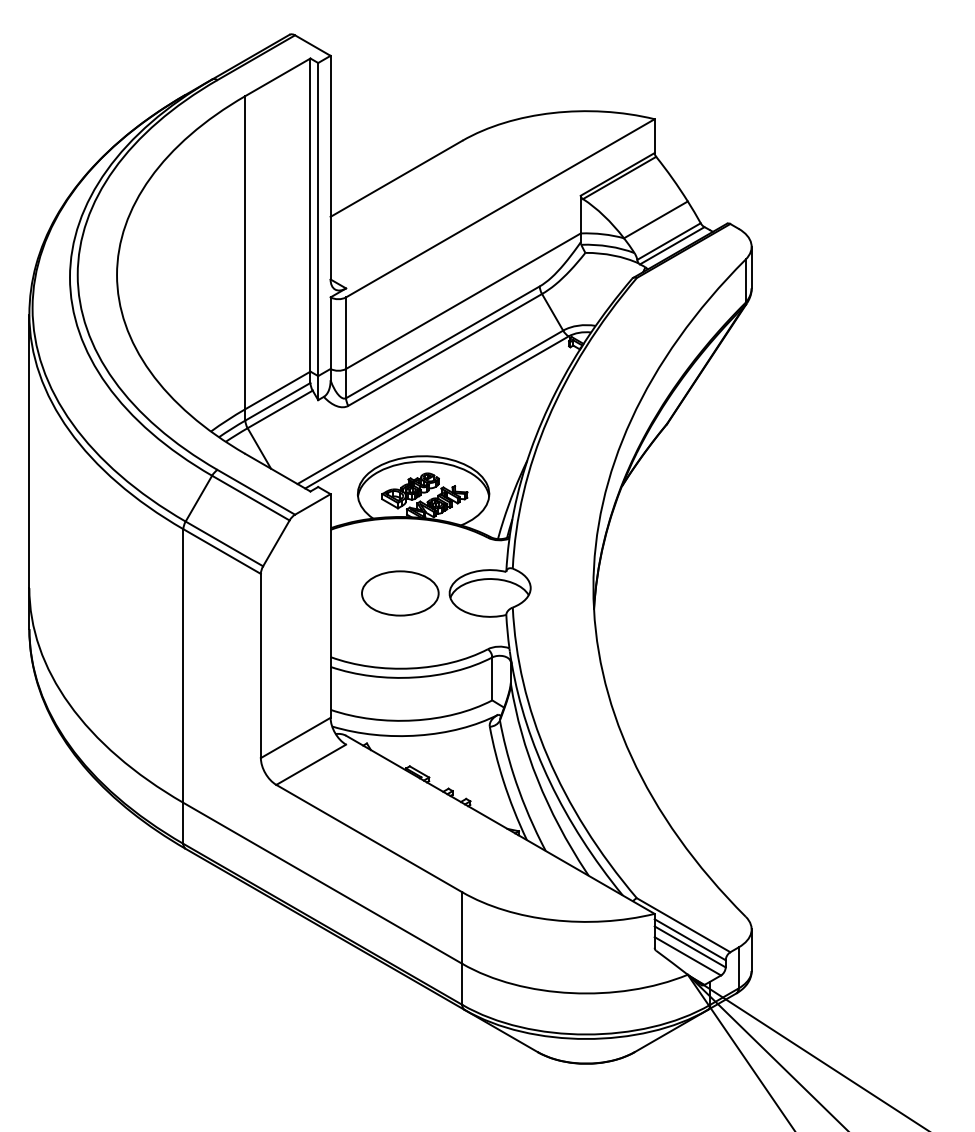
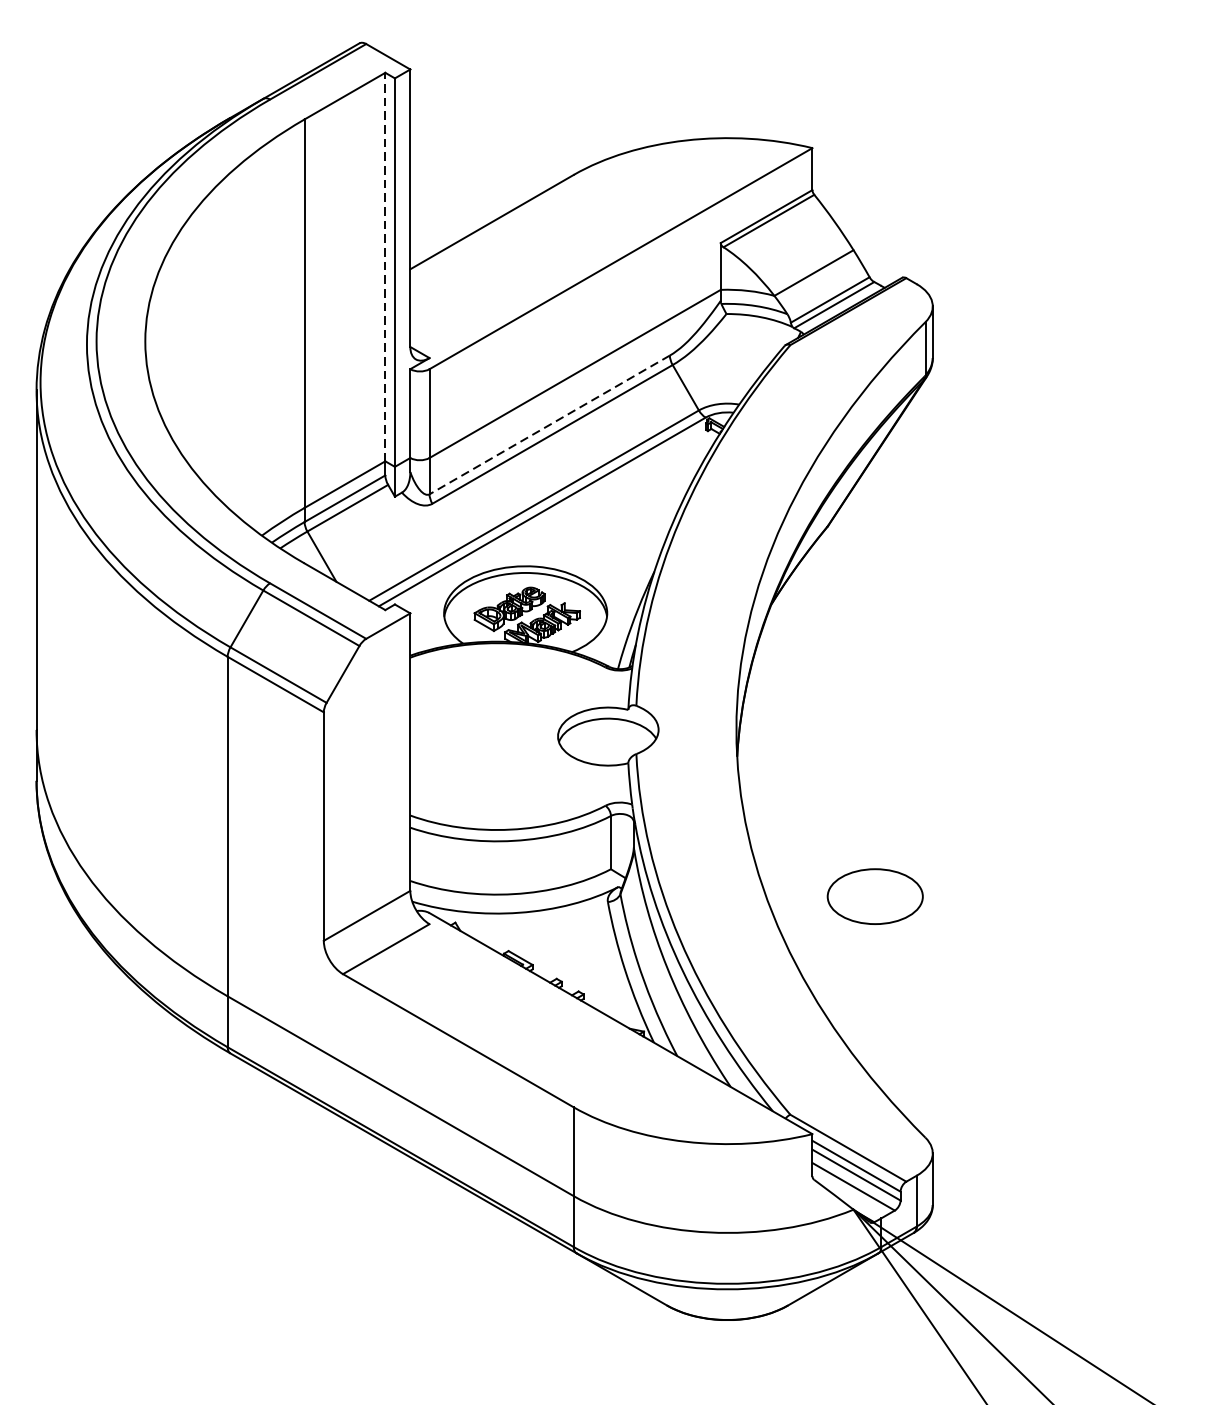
line: (310, 215) -> (385, 267), solid -> dashed
line: (442, 342) -> (549, 425), solid -> dashed
part: (400, 593) -> (875, 896), moved

